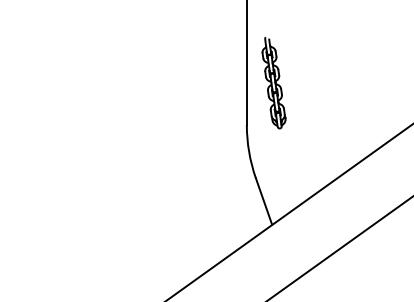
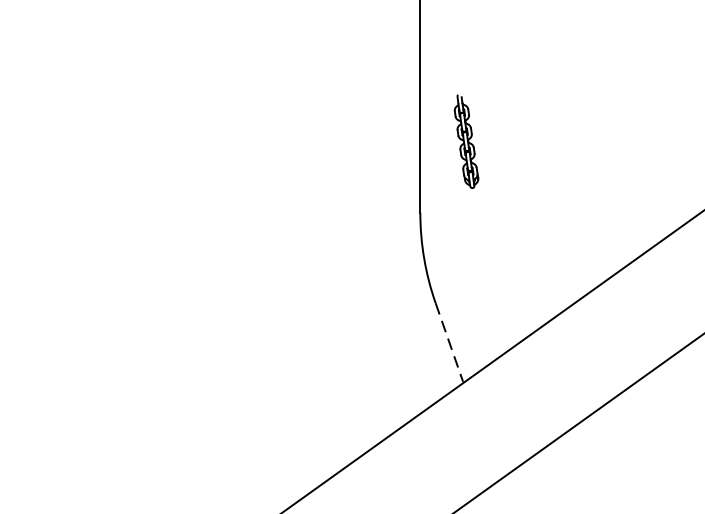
part: (273, 83) -> (465, 142), size x0.6
line: (264, 201) -> (450, 342), solid -> dashed

